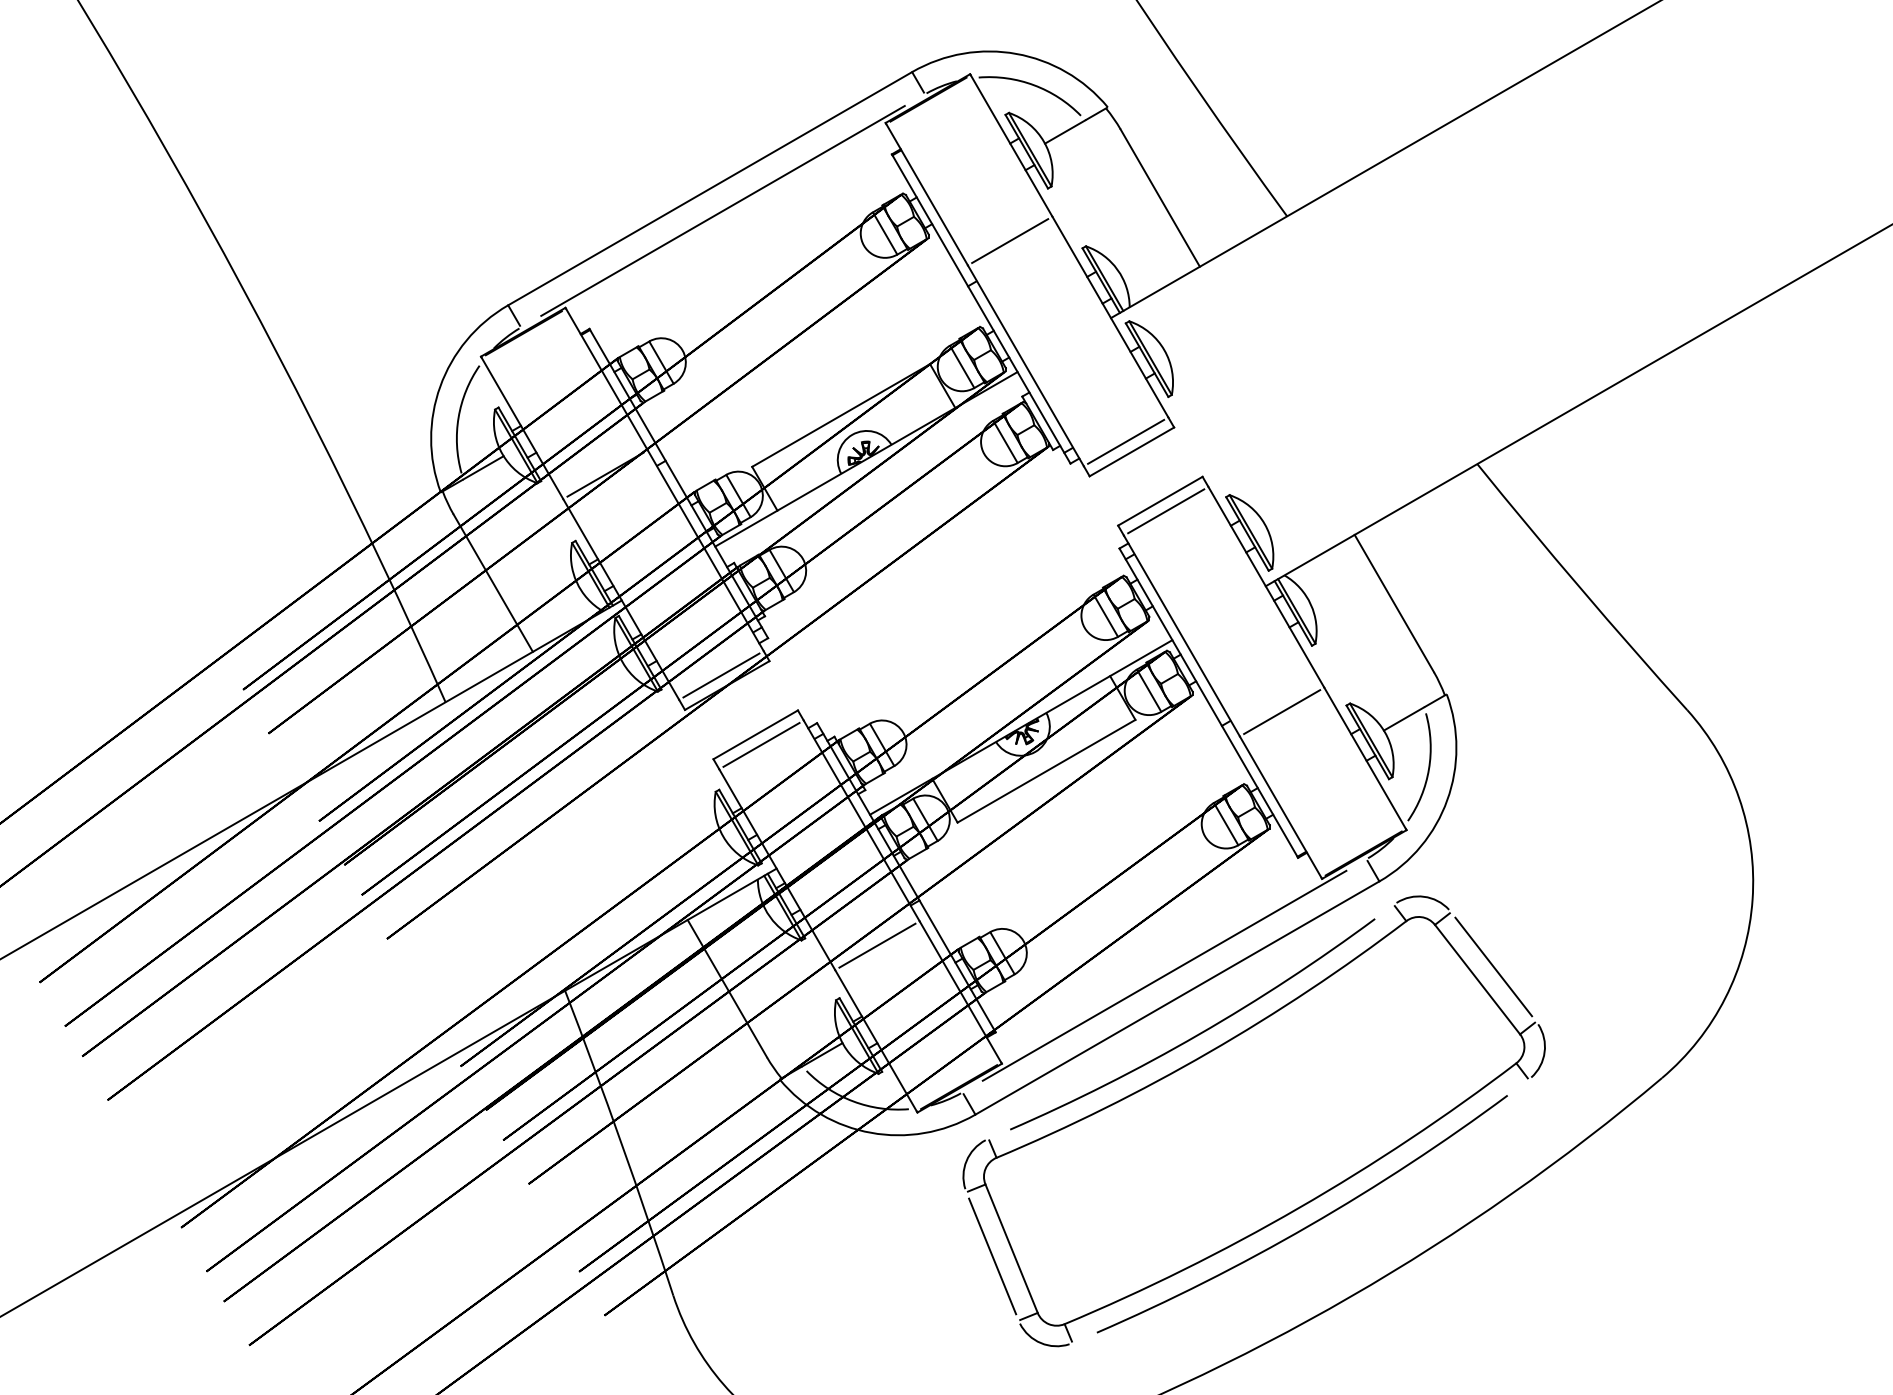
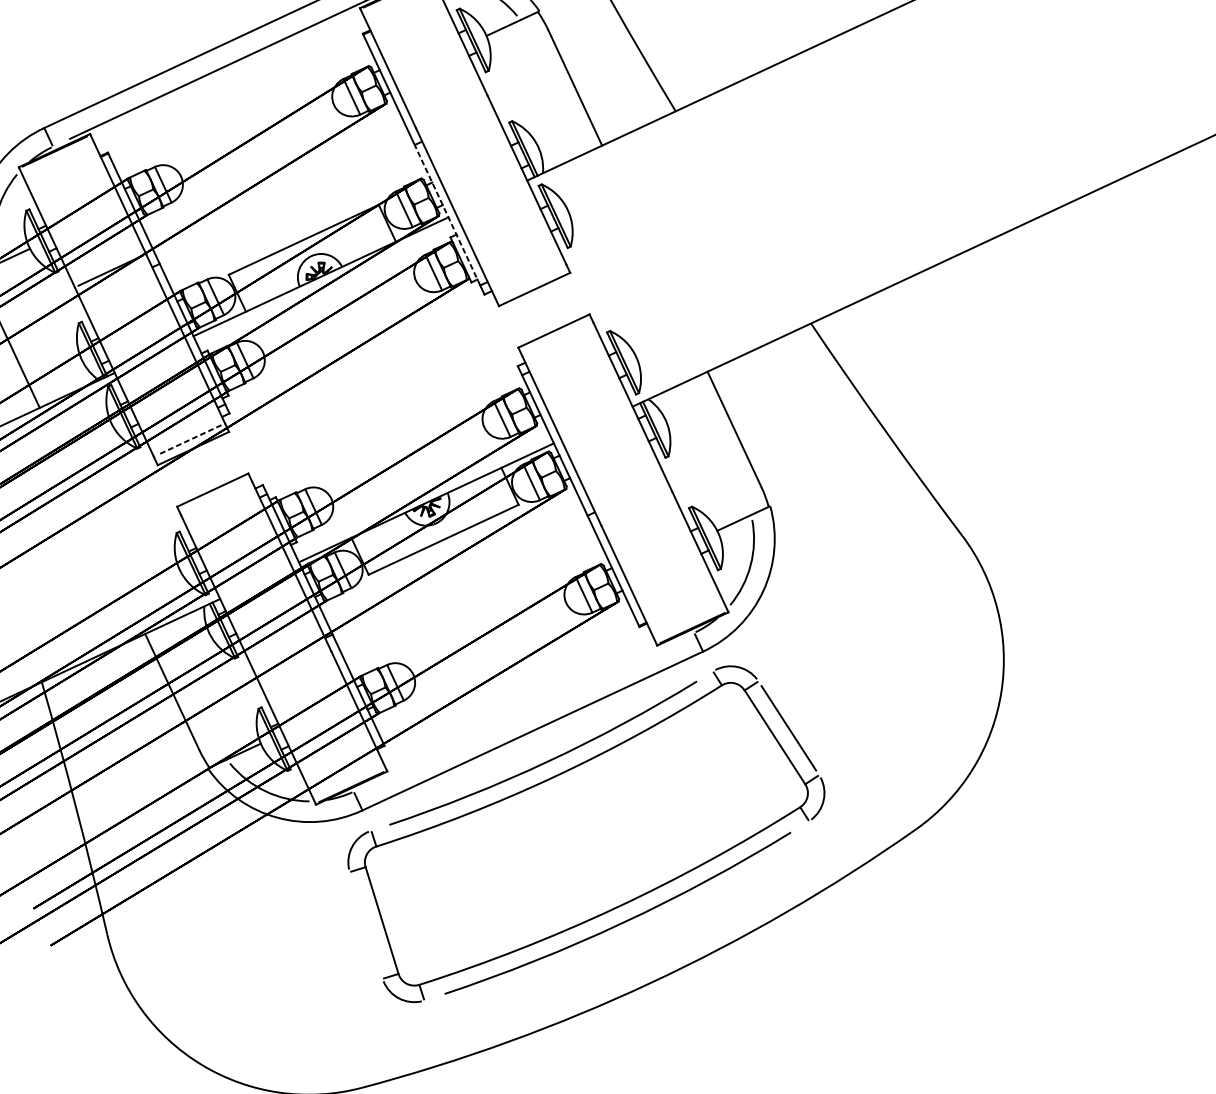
line: (1010, 241) -> (451, 112), removed
line: (1015, 369) -> (446, 215), solid -> dashed
line: (1126, 441) -> (530, 280), removed
line: (1166, 511) -> (558, 339), removed
line: (721, 675) -> (189, 440), solid -> dashed
line: (1282, 712) -> (637, 509), removed
line: (761, 744) -> (216, 498), removed
line: (877, 945) -> (295, 667), removed
line: (1164, 975) -> (523, 712), removed
line: (992, 1256) -> (366, 925), removed

